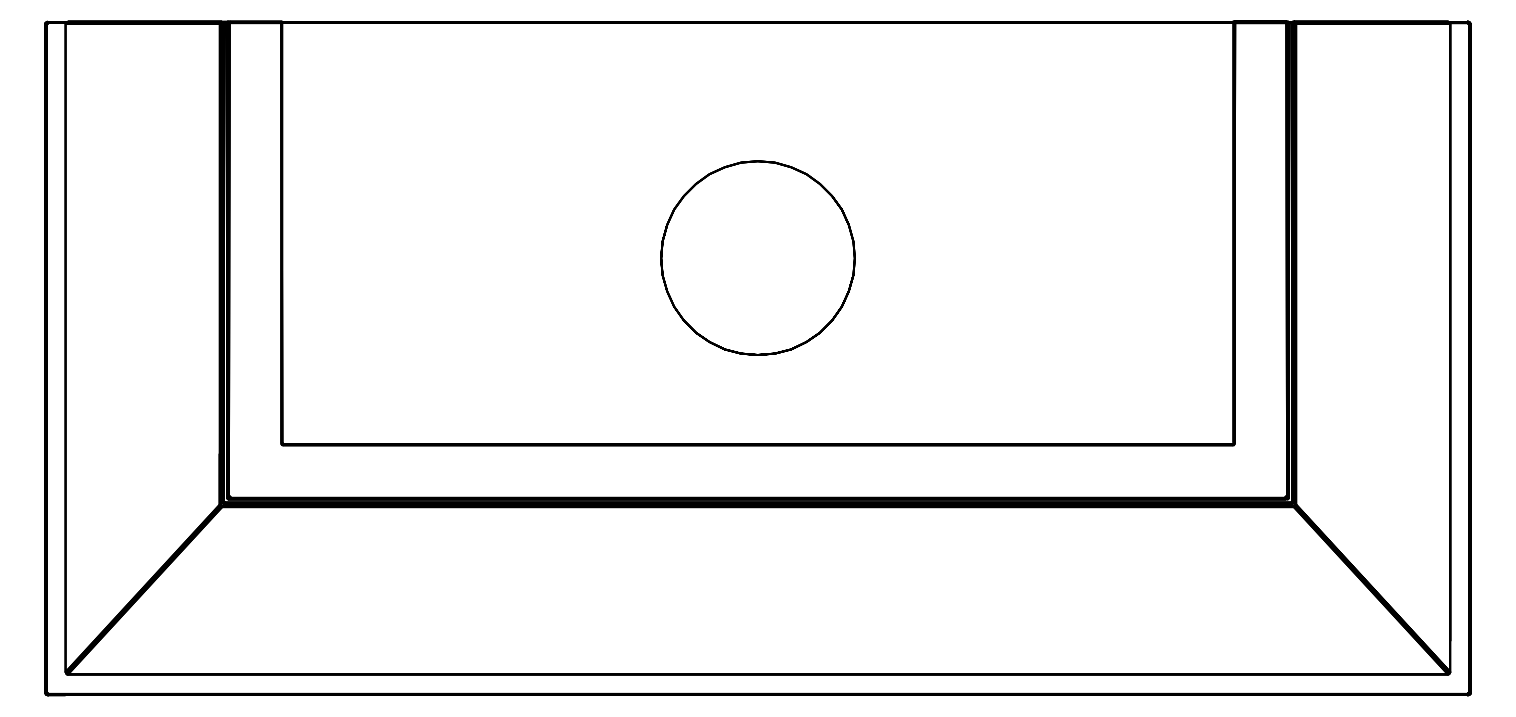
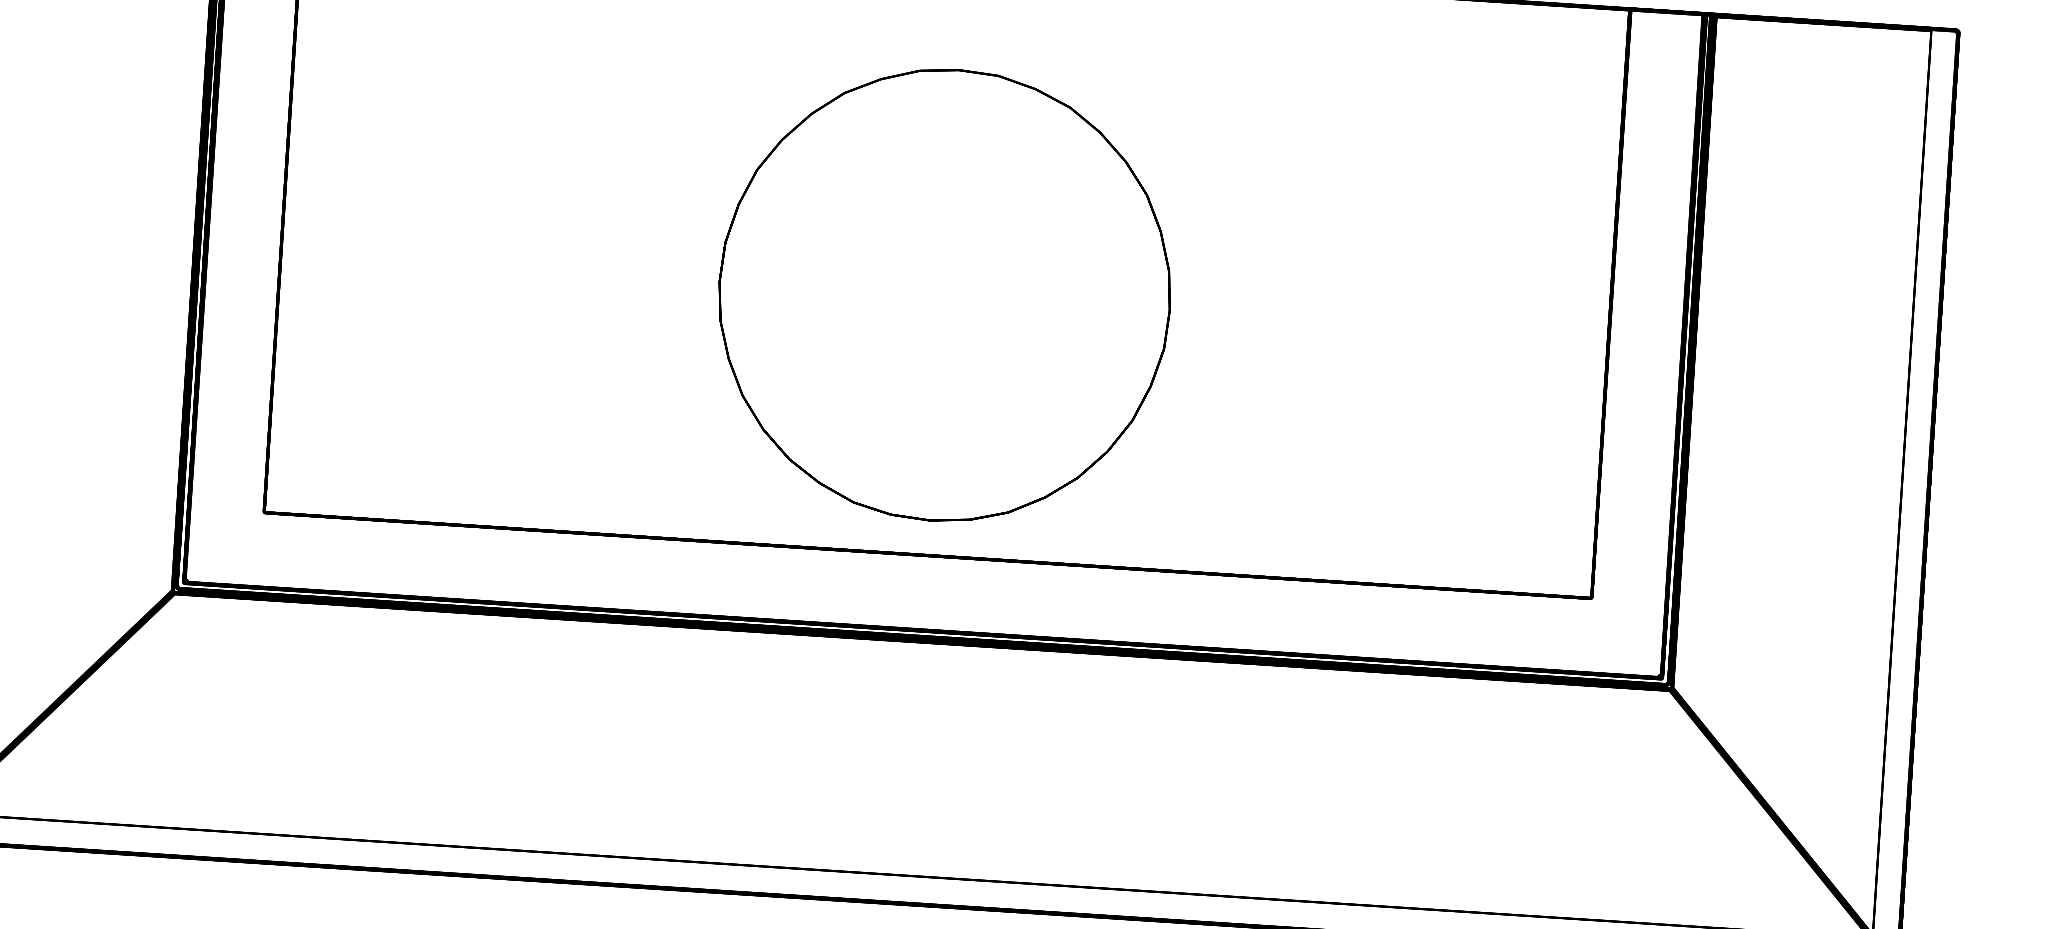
part: (757, 257) -> (944, 294), size x1.67

